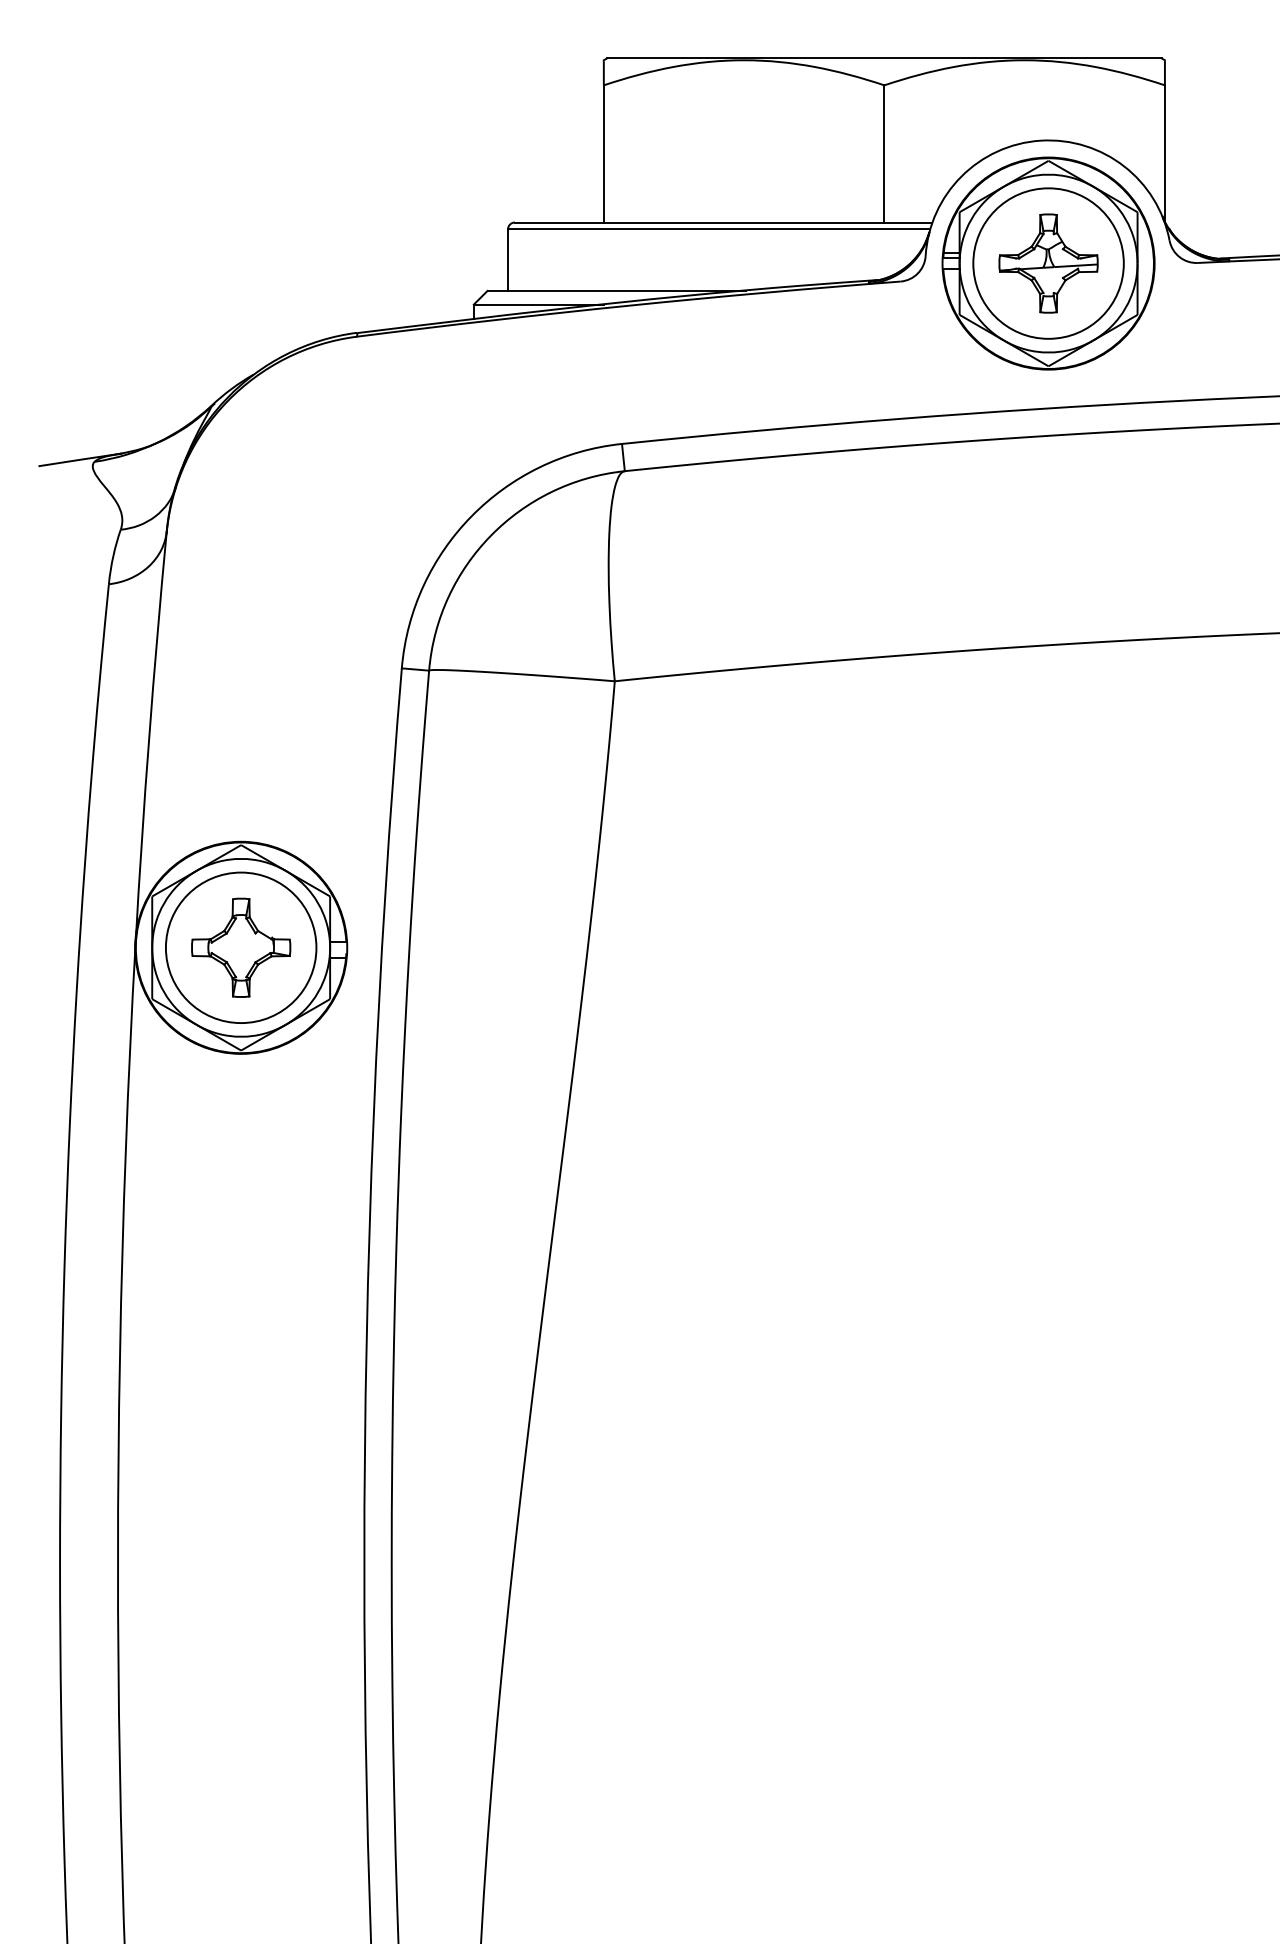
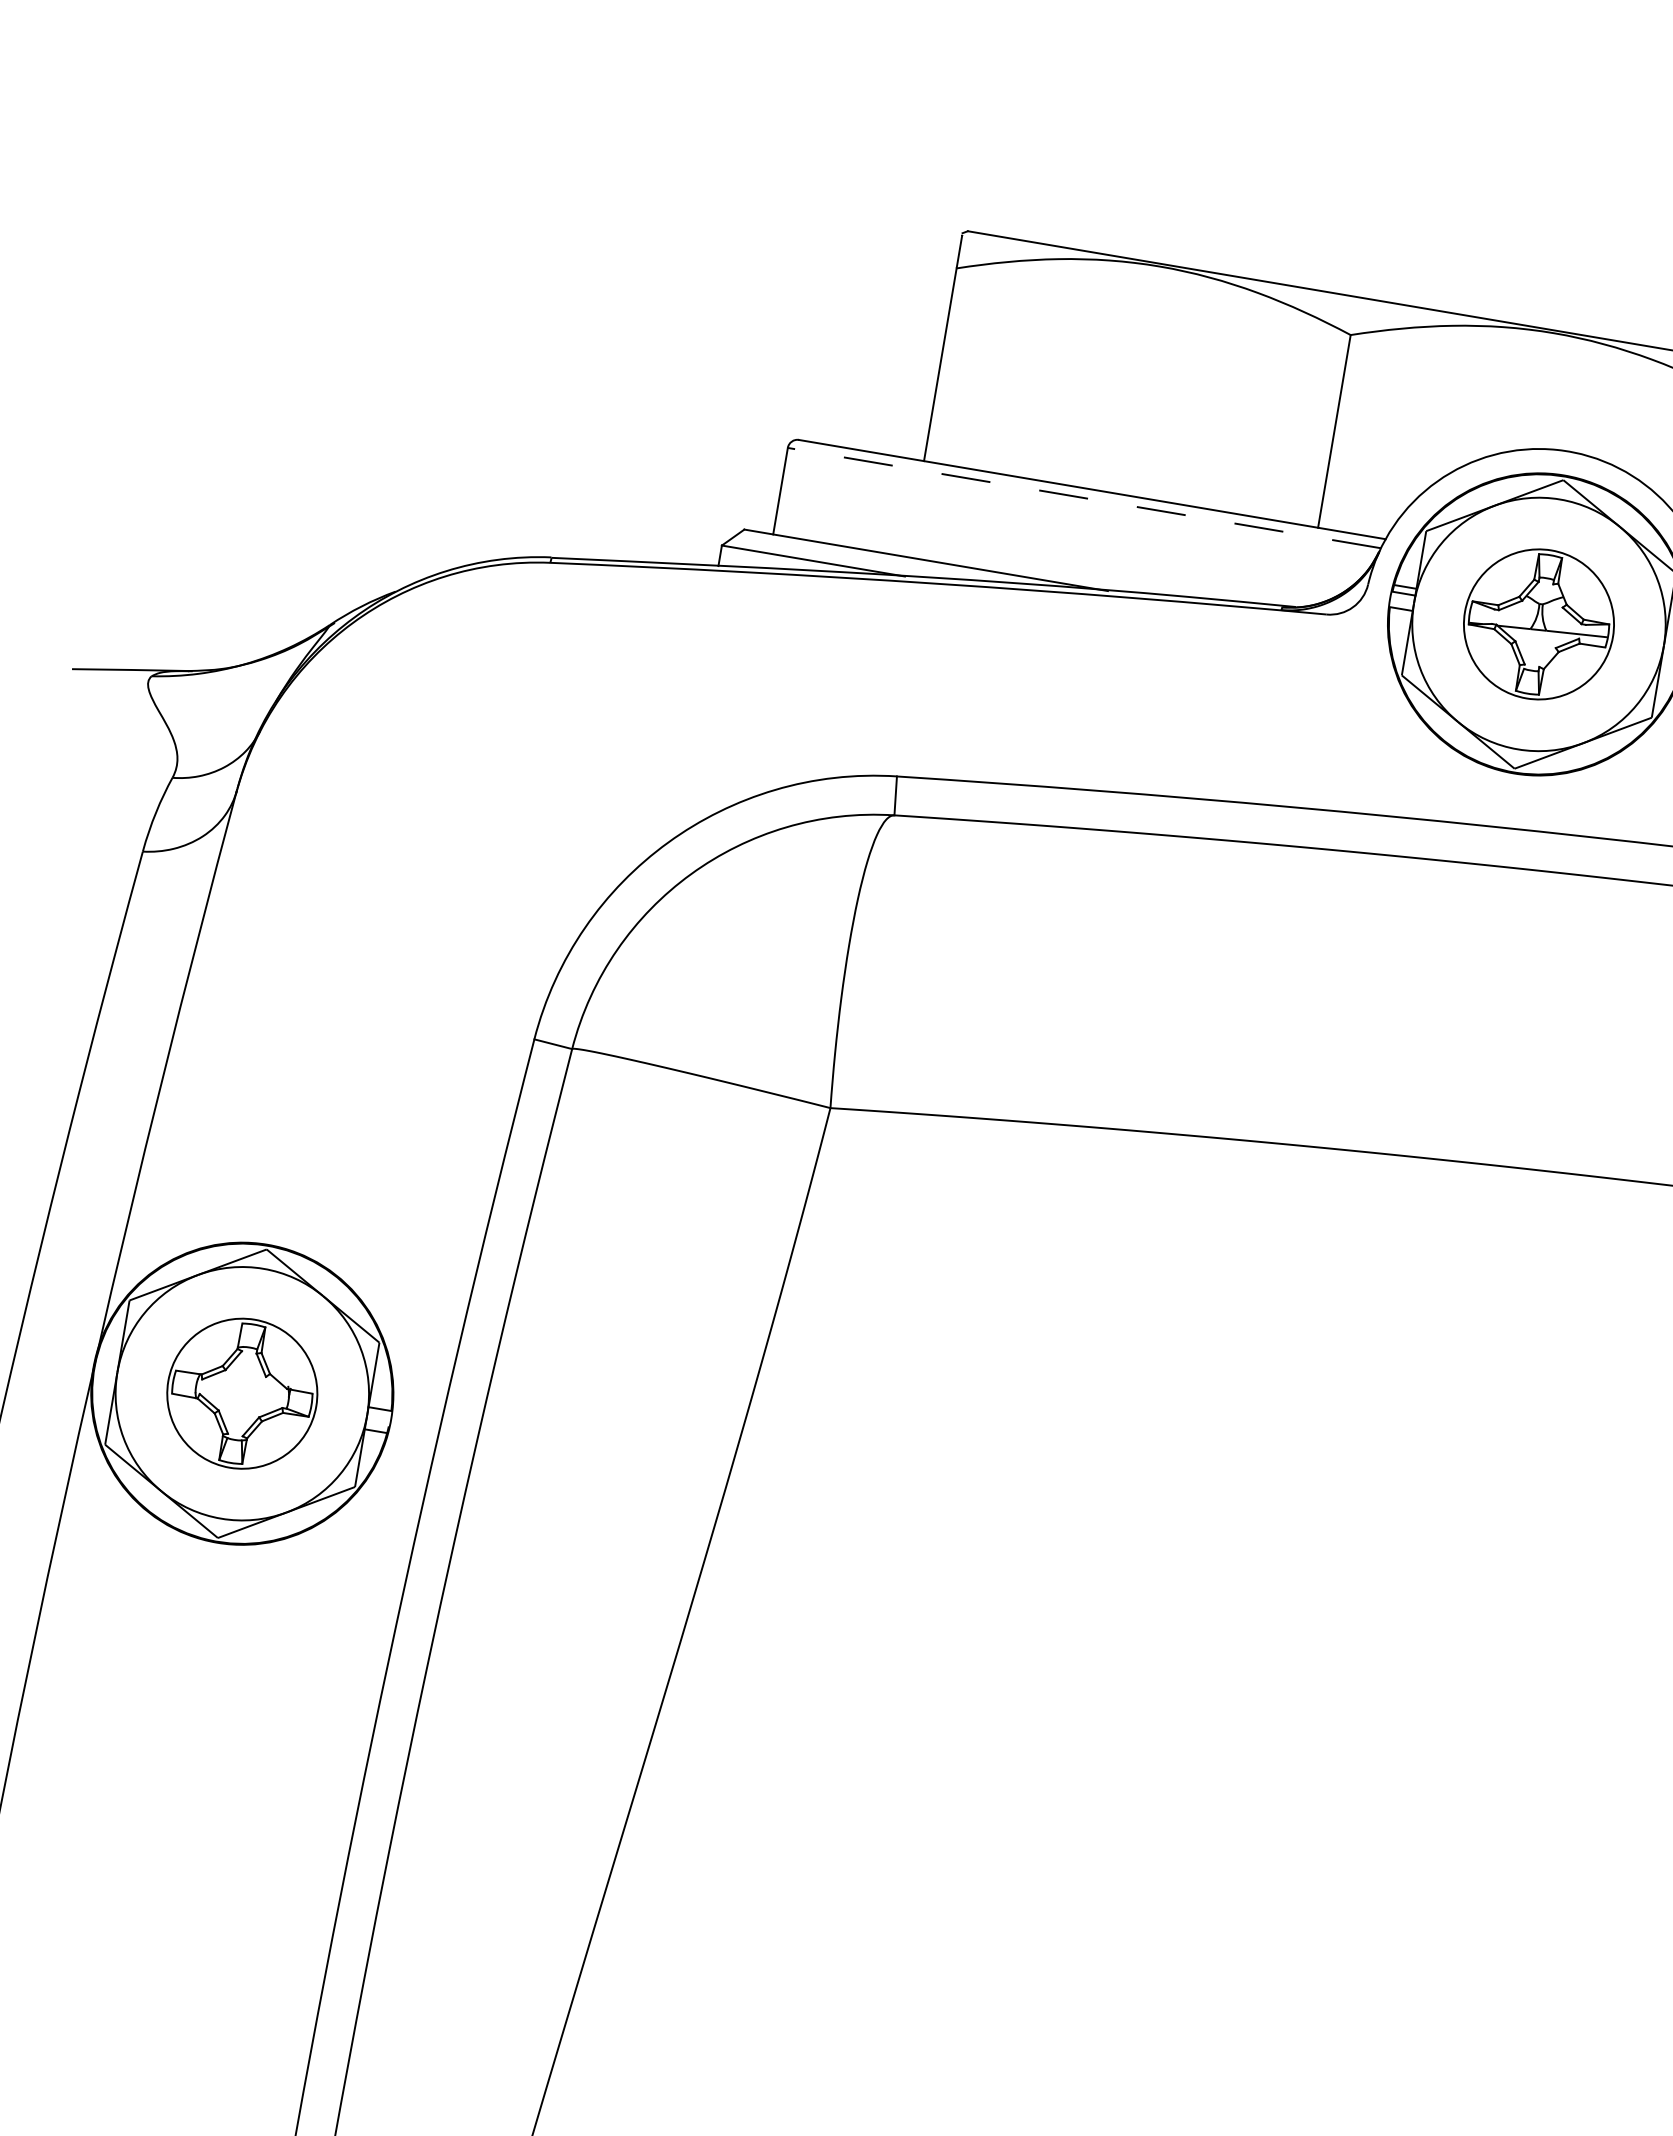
line: (718, 229) -> (1083, 498), solid -> dashed
circle: (1048, 263) -> (1538, 624), size x0.7
circle: (240, 947) -> (241, 1393), size x0.7

